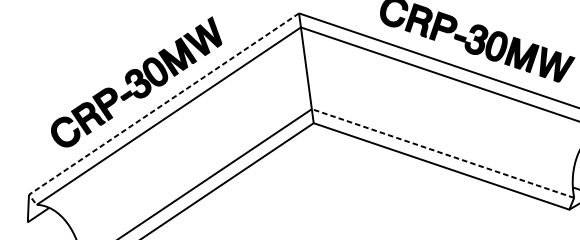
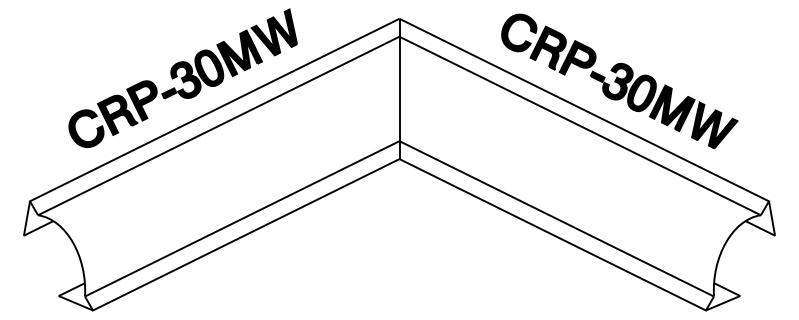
line: (158, 108) -> (206, 114), dashed -> solid
line: (442, 153) -> (556, 218), dashed -> solid

